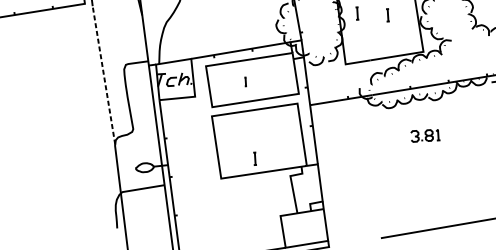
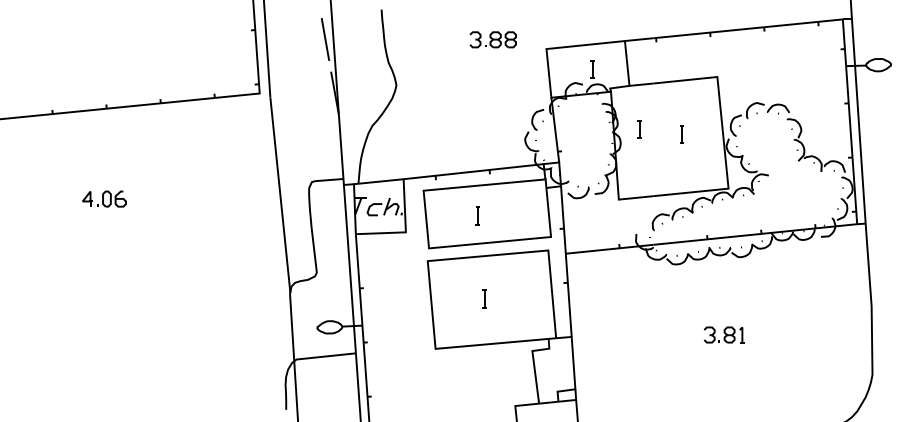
line: (104, 75) -> (280, 194), dashed -> solid
part: (245, 81) -> (477, 215), size x1.43
part: (424, 135) -> (723, 334), moved
part: (255, 158) -> (484, 298), moved

